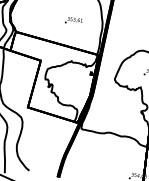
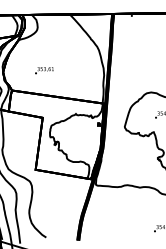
text: (73, 20) -> (44, 70), moved

